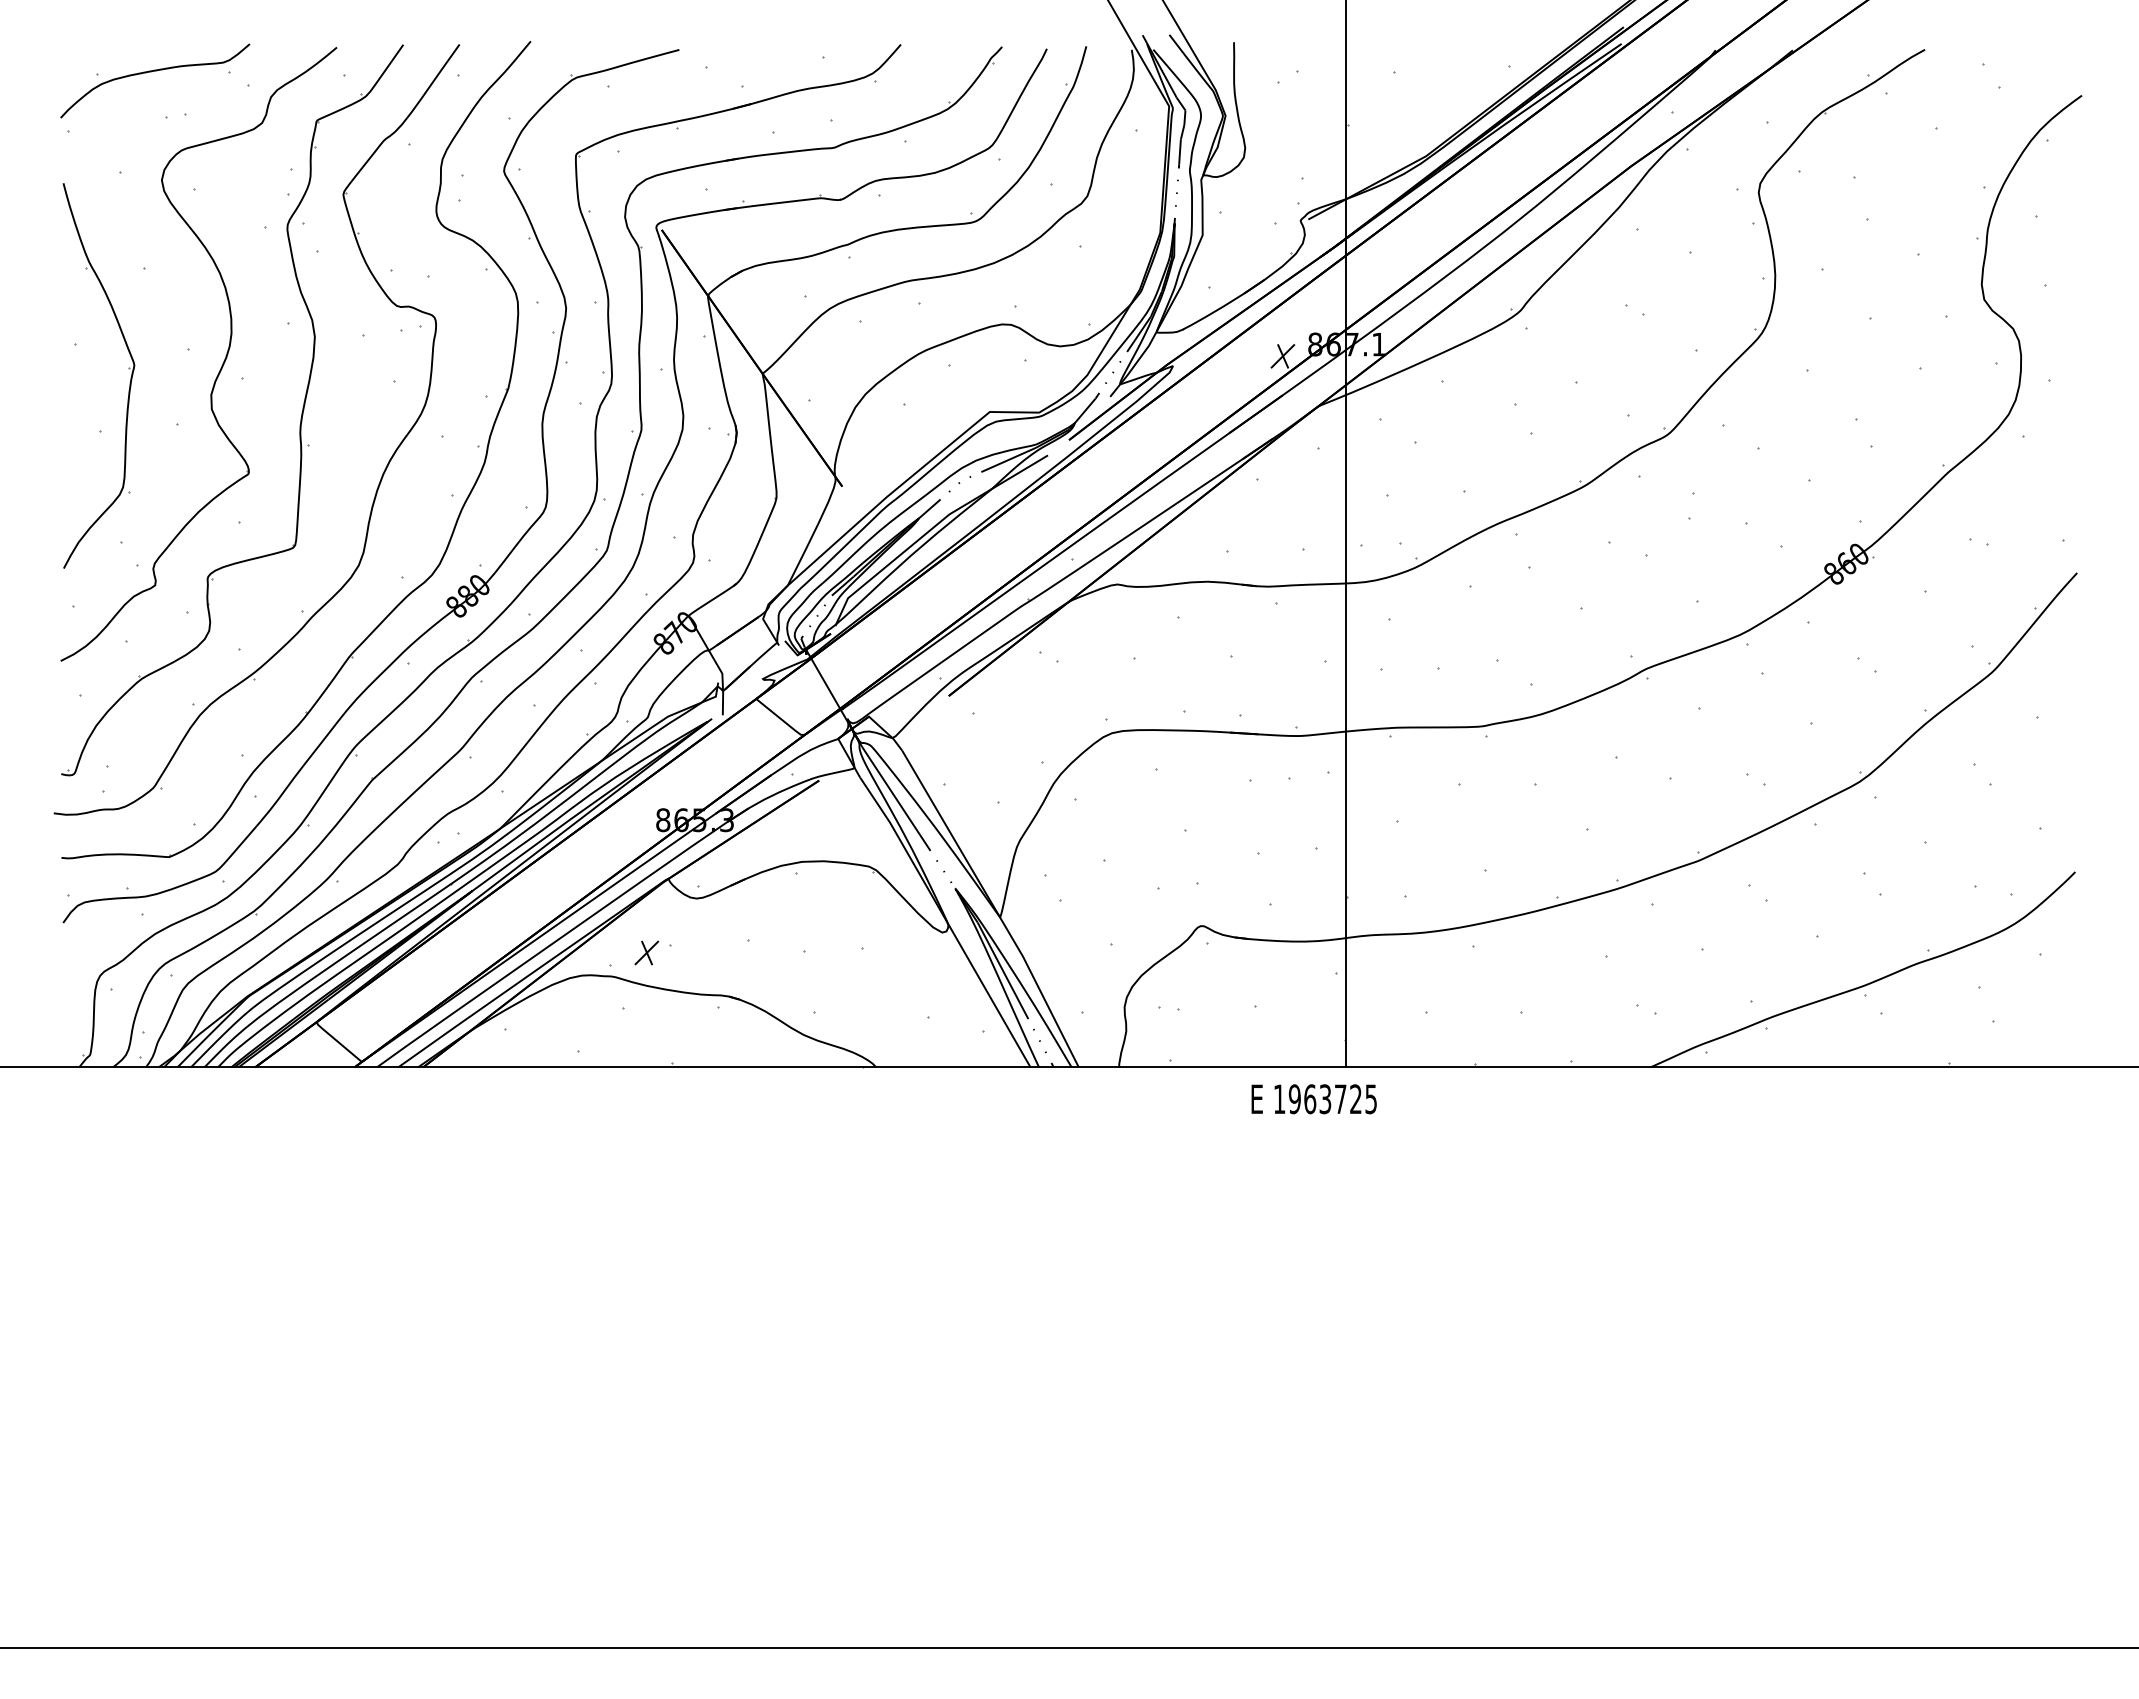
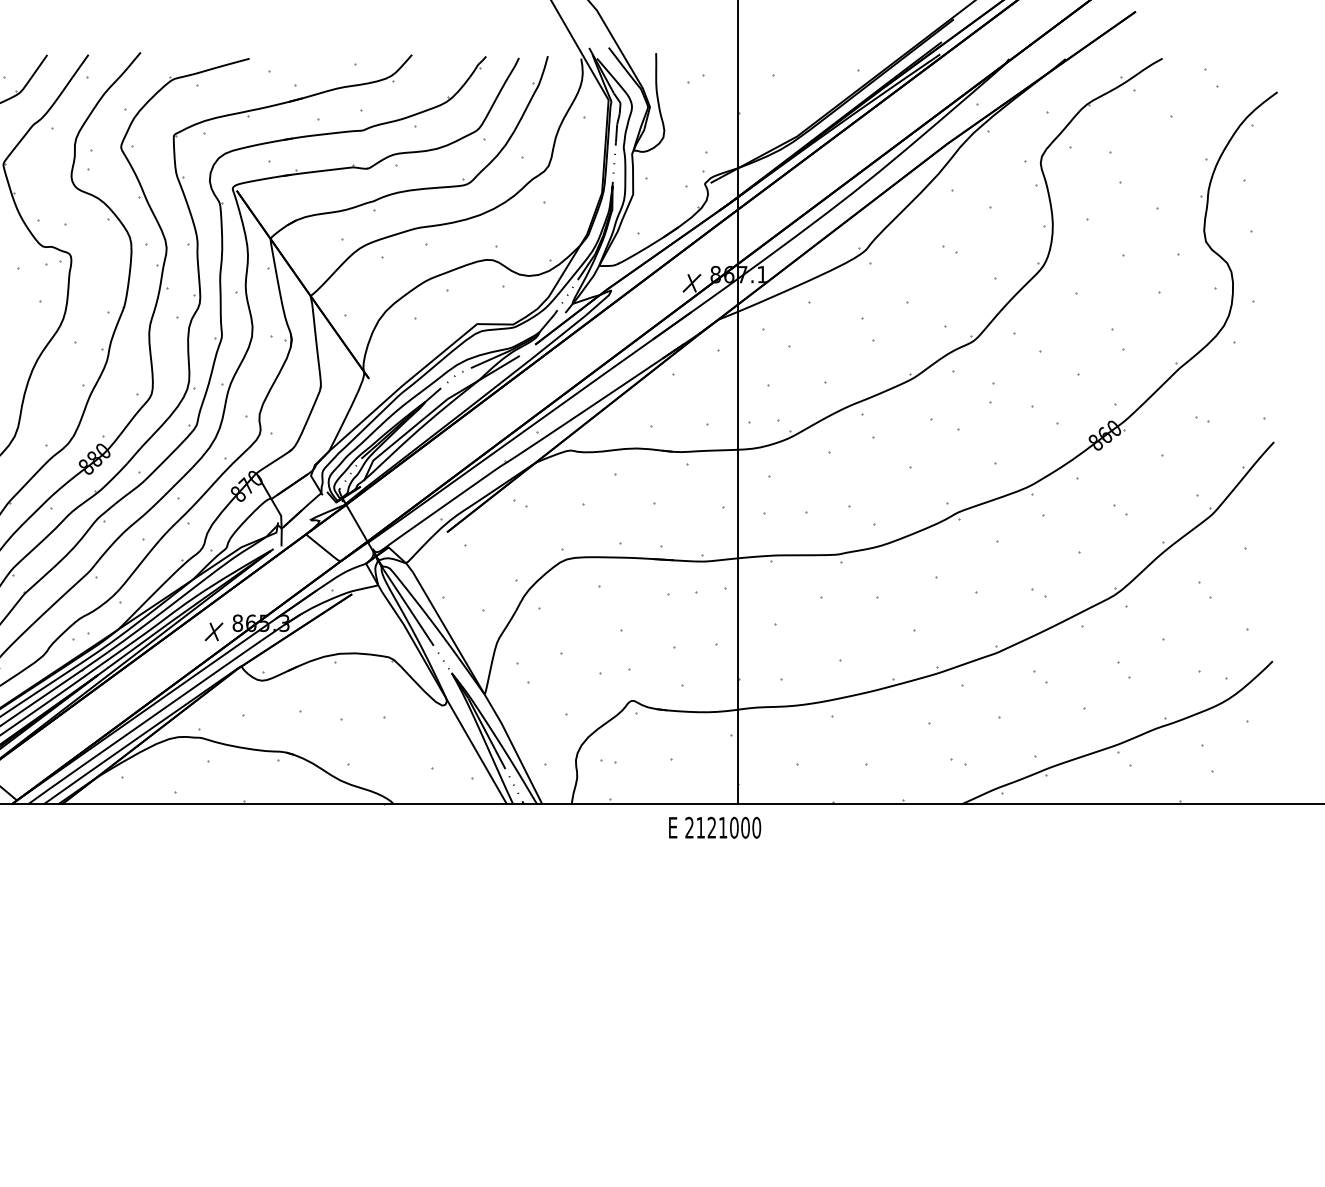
part: (646, 952) -> (213, 631), moved
text: (1325, 1099) -> (723, 827), 1963725 -> 2121000

